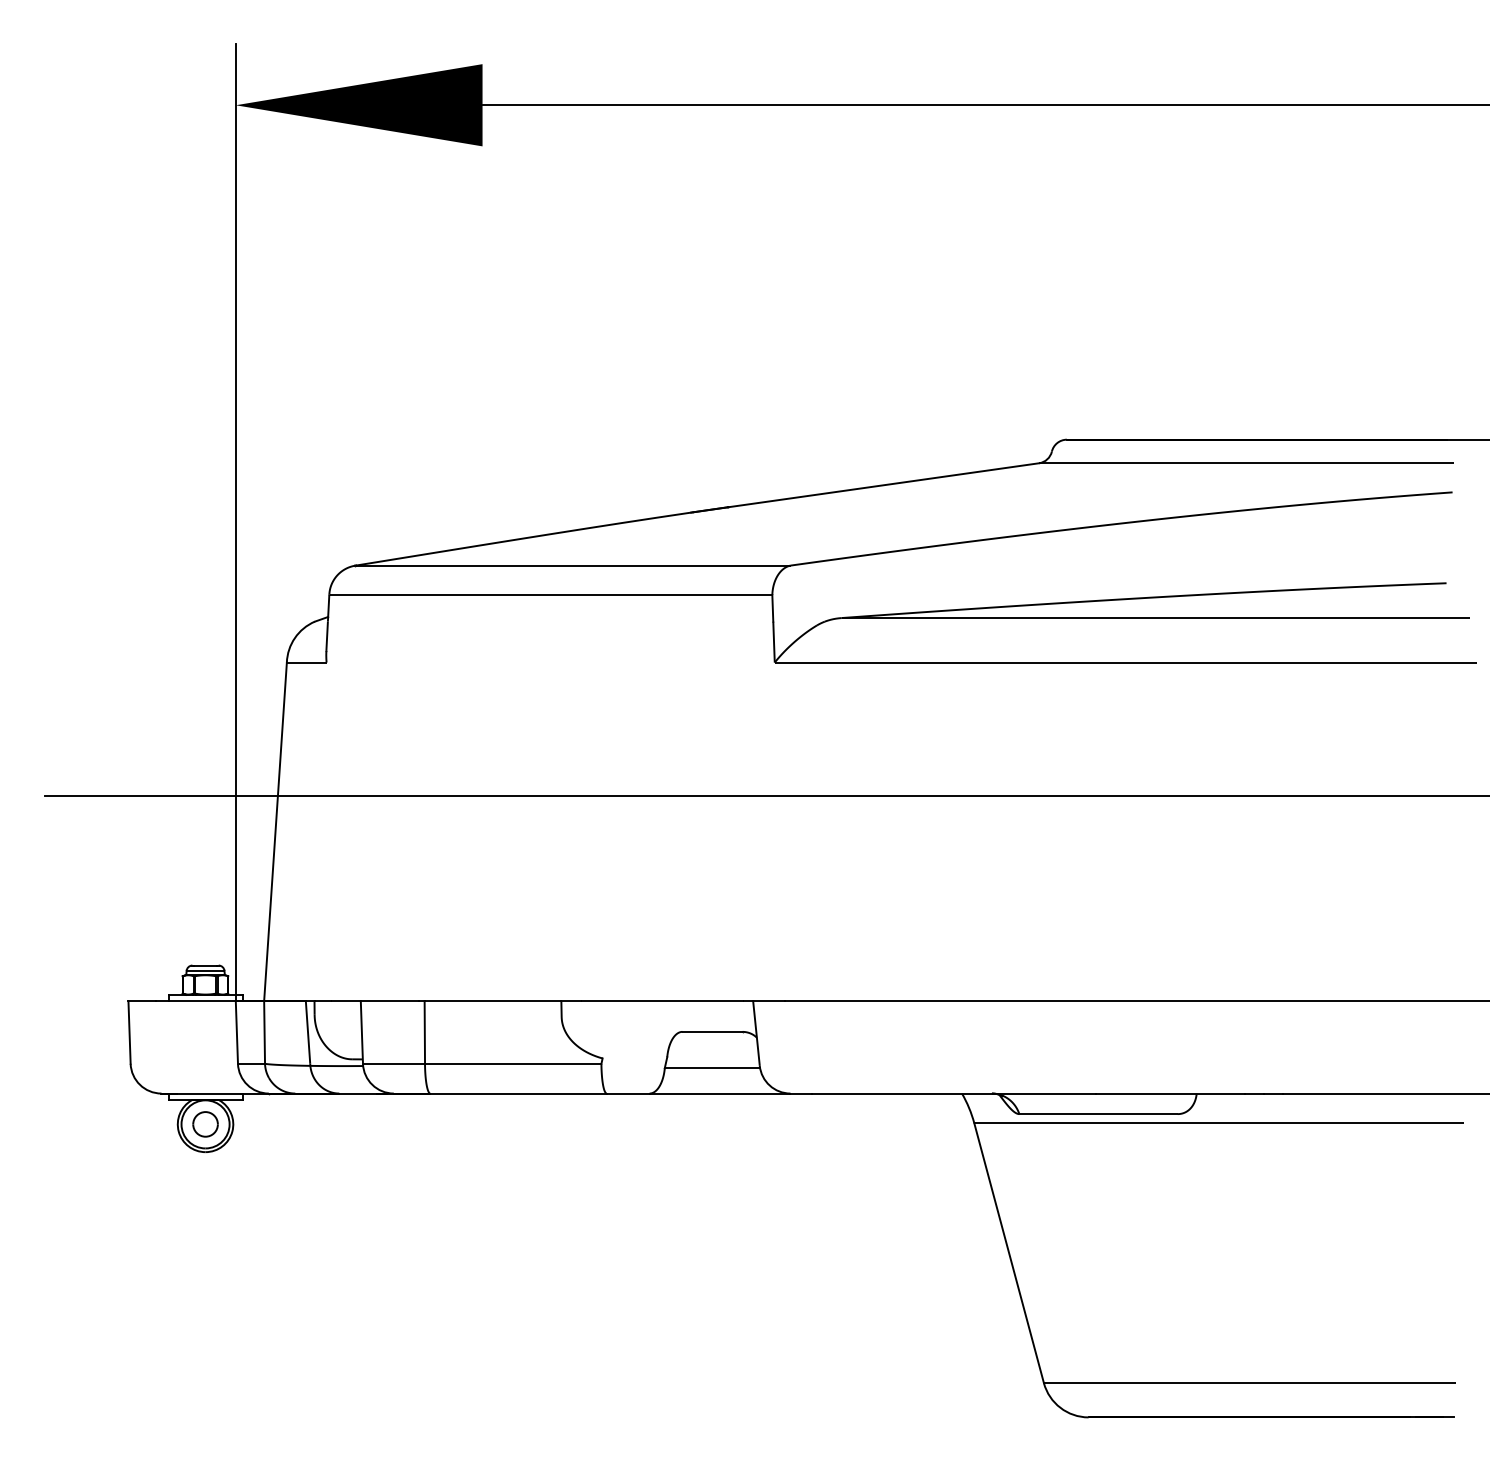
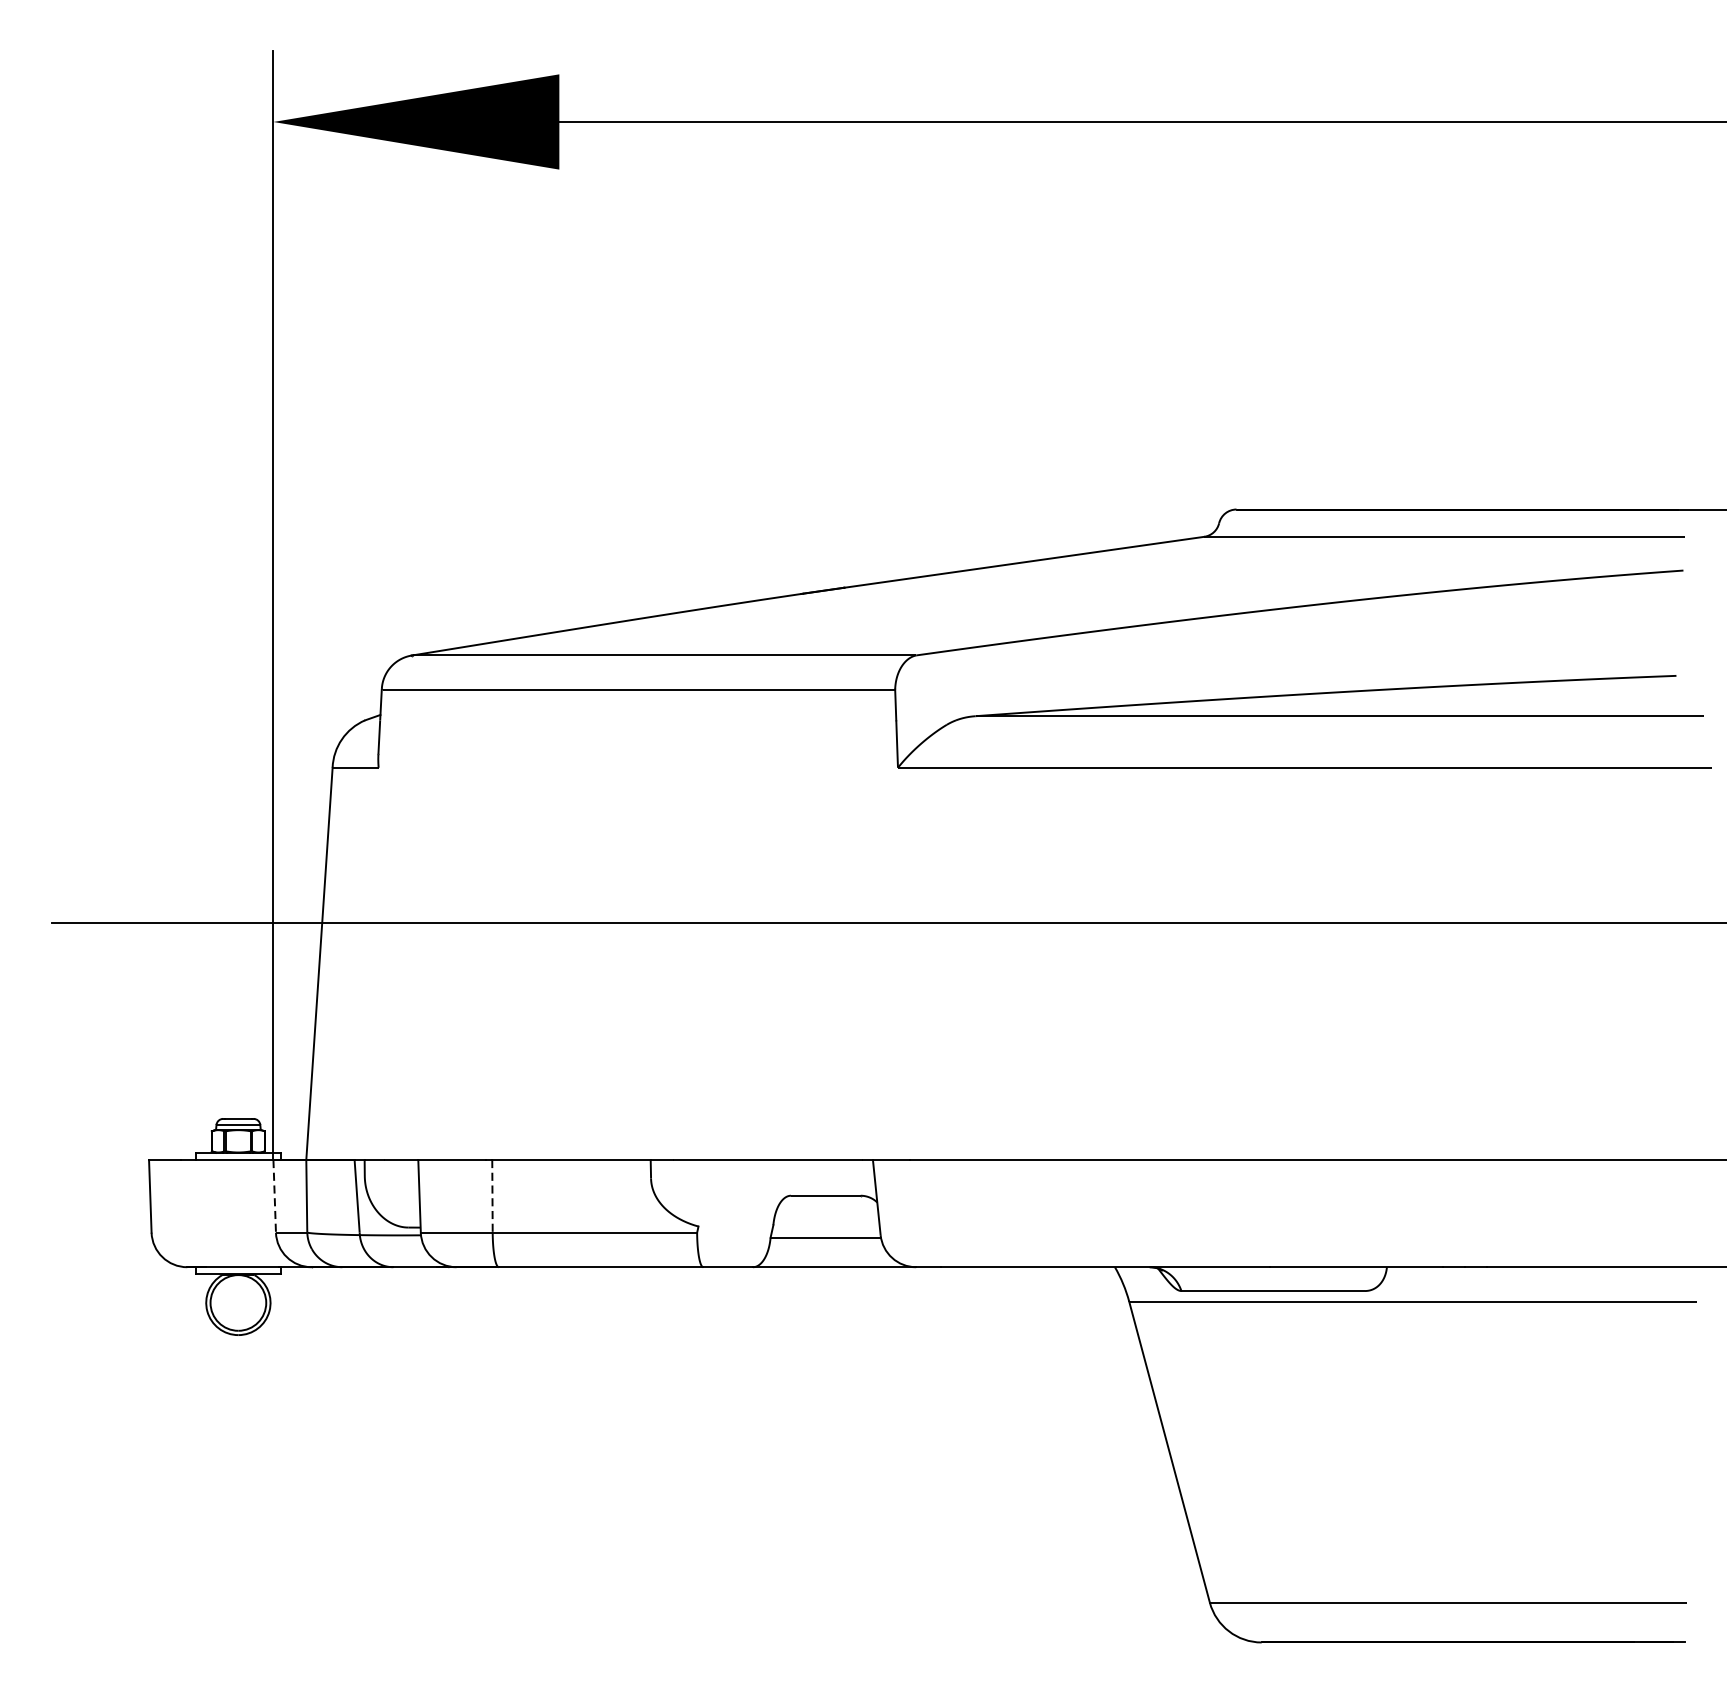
line: (236, 1032) -> (274, 1196), solid -> dashed
line: (424, 1032) -> (492, 1196), solid -> dashed
part: (205, 1124) -> (238, 1303), removed

